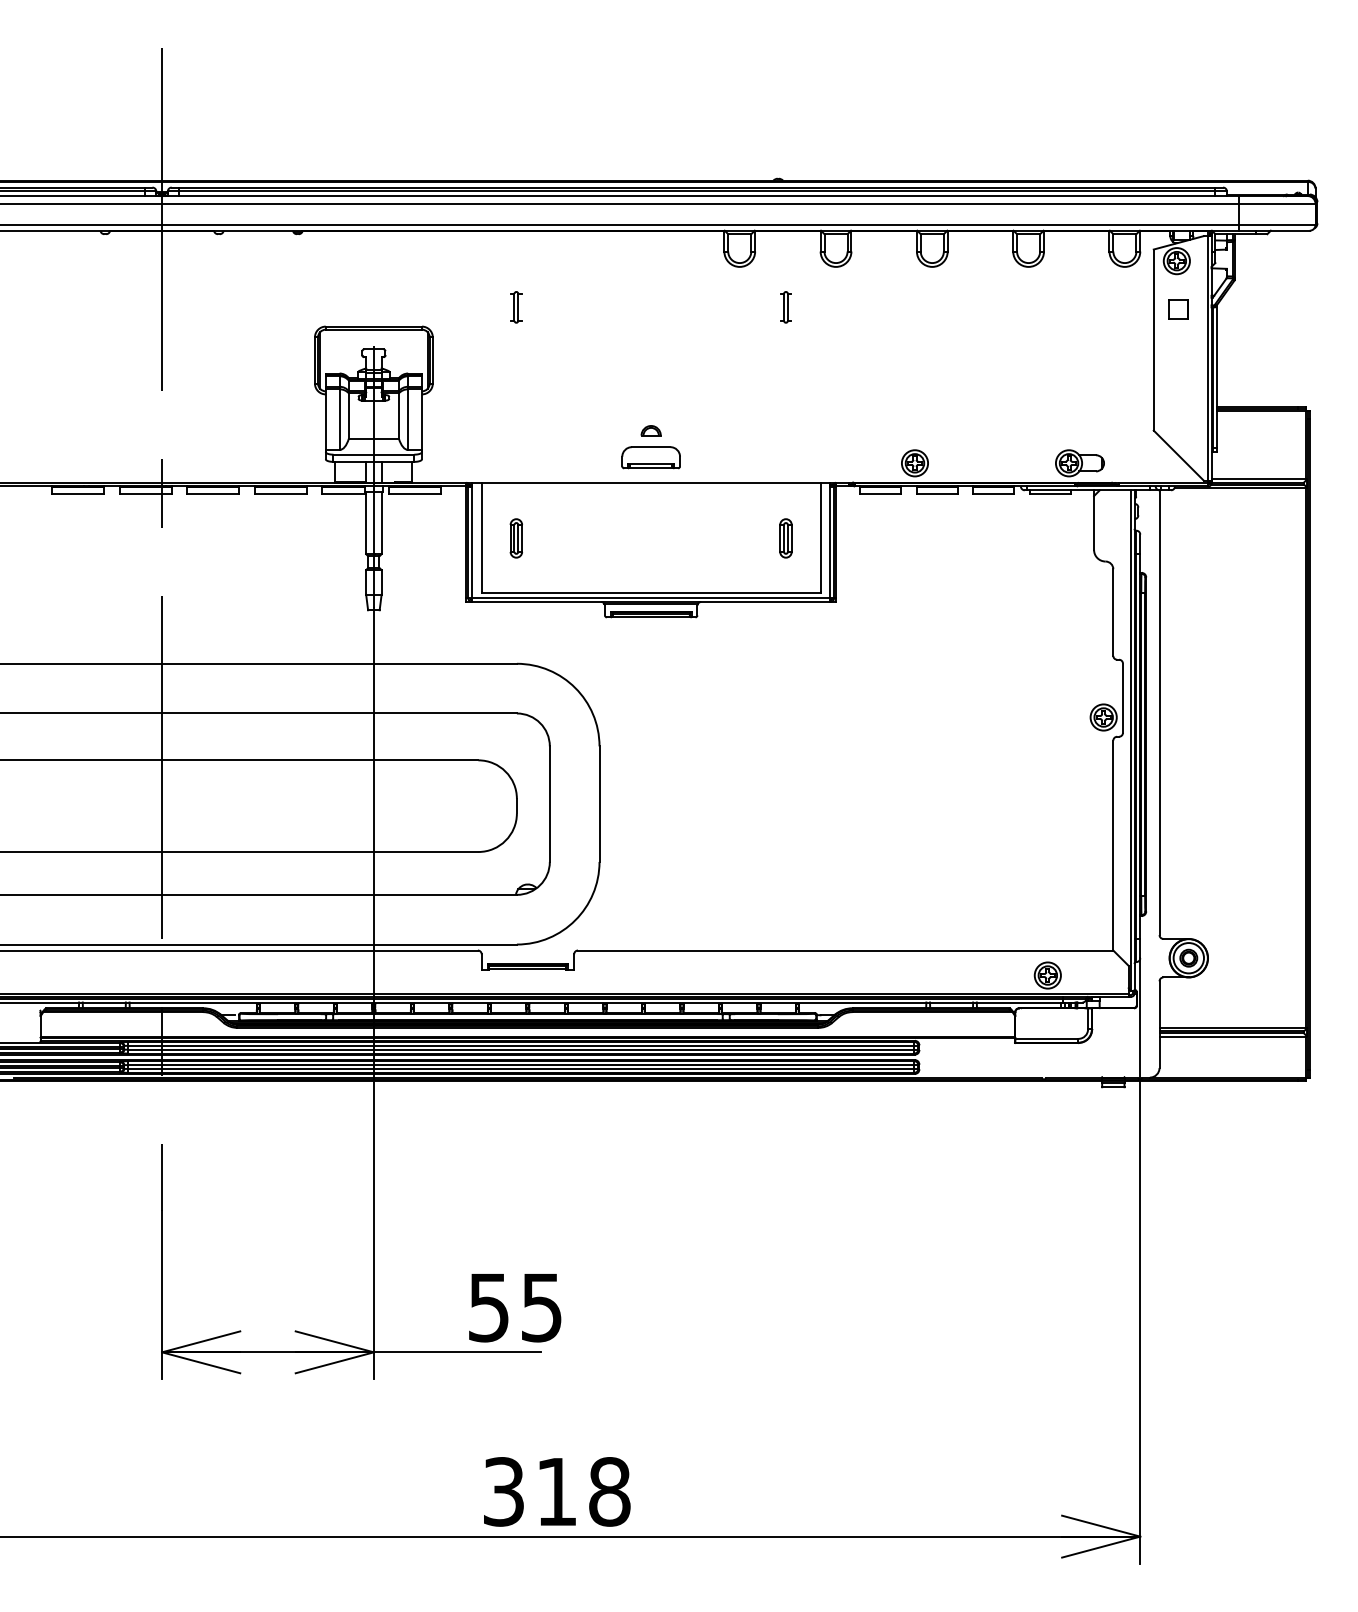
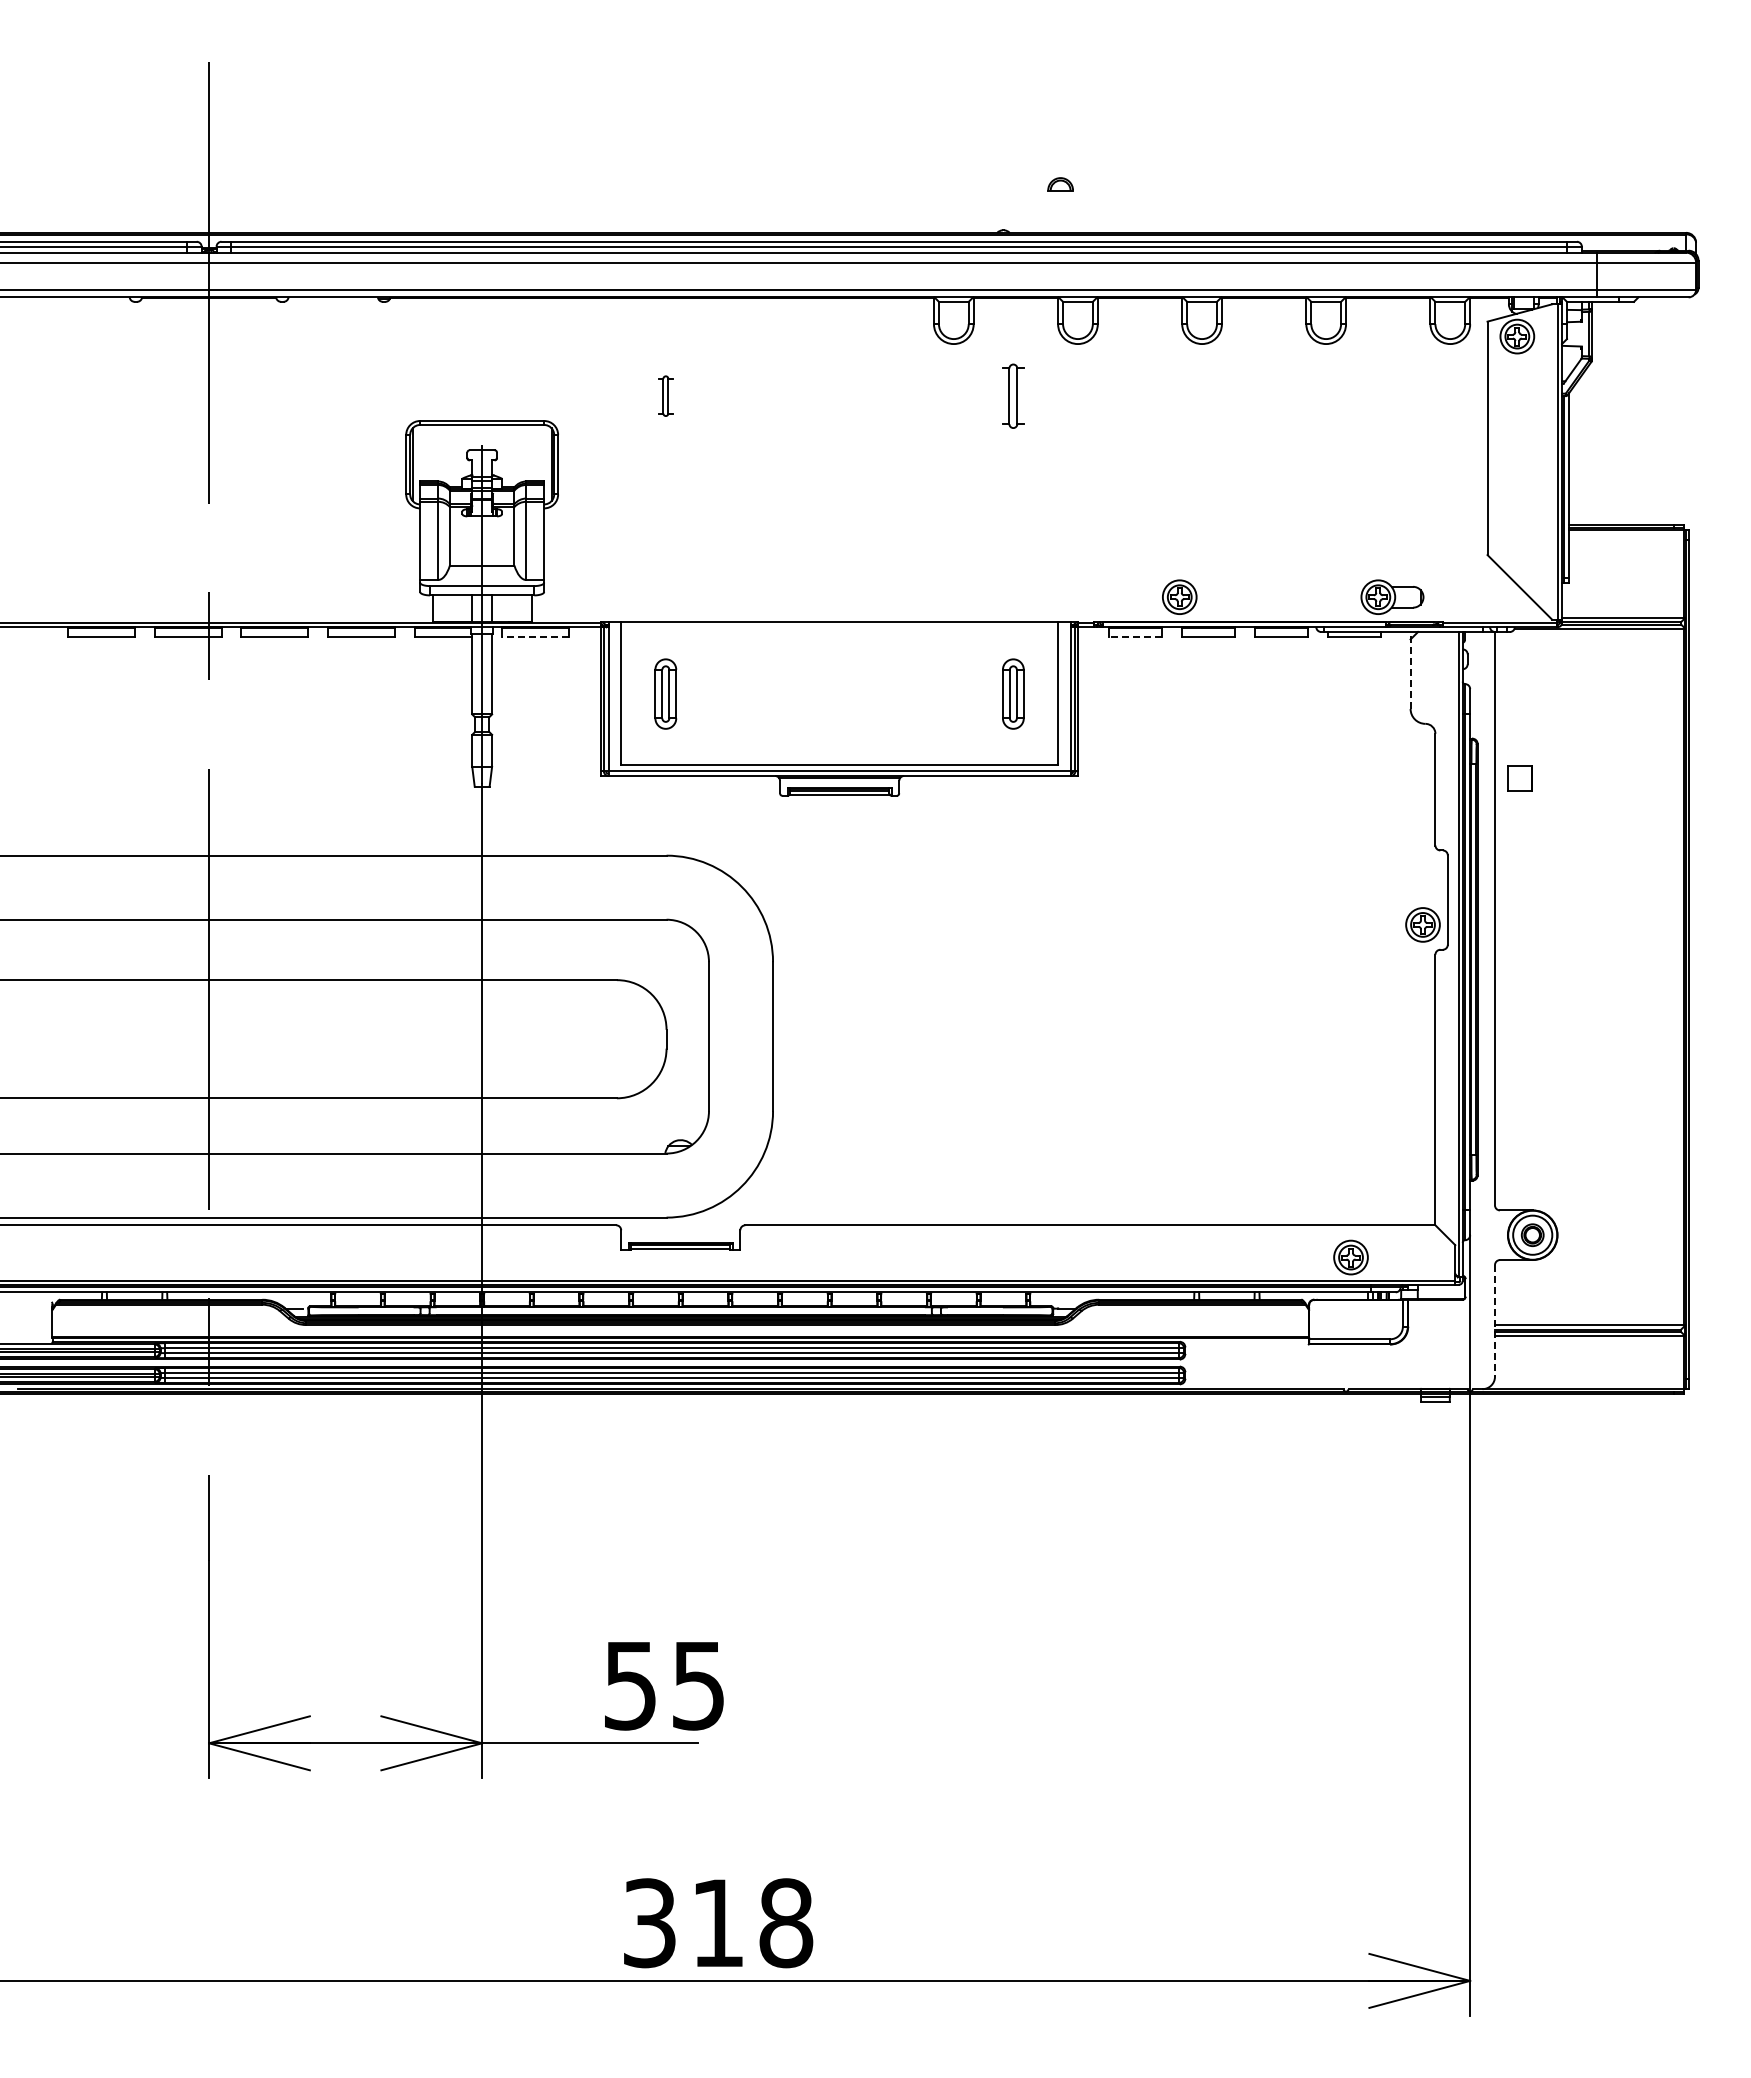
part: (786, 306) -> (1013, 395), size x1.6
part: (1178, 309) -> (1519, 778), moved
part: (651, 430) -> (1060, 184), moved
part: (651, 457) -> (839, 589), removed
line: (415, 493) -> (535, 636), solid -> dashed
line: (880, 493) -> (1135, 636), solid -> dashed
line: (1093, 519) -> (1410, 669), solid -> dashed
part: (516, 537) -> (665, 693), size x1.4
part: (786, 537) -> (1013, 693), size x1.4
line: (1159, 1024) -> (1495, 1320), solid -> dashed

